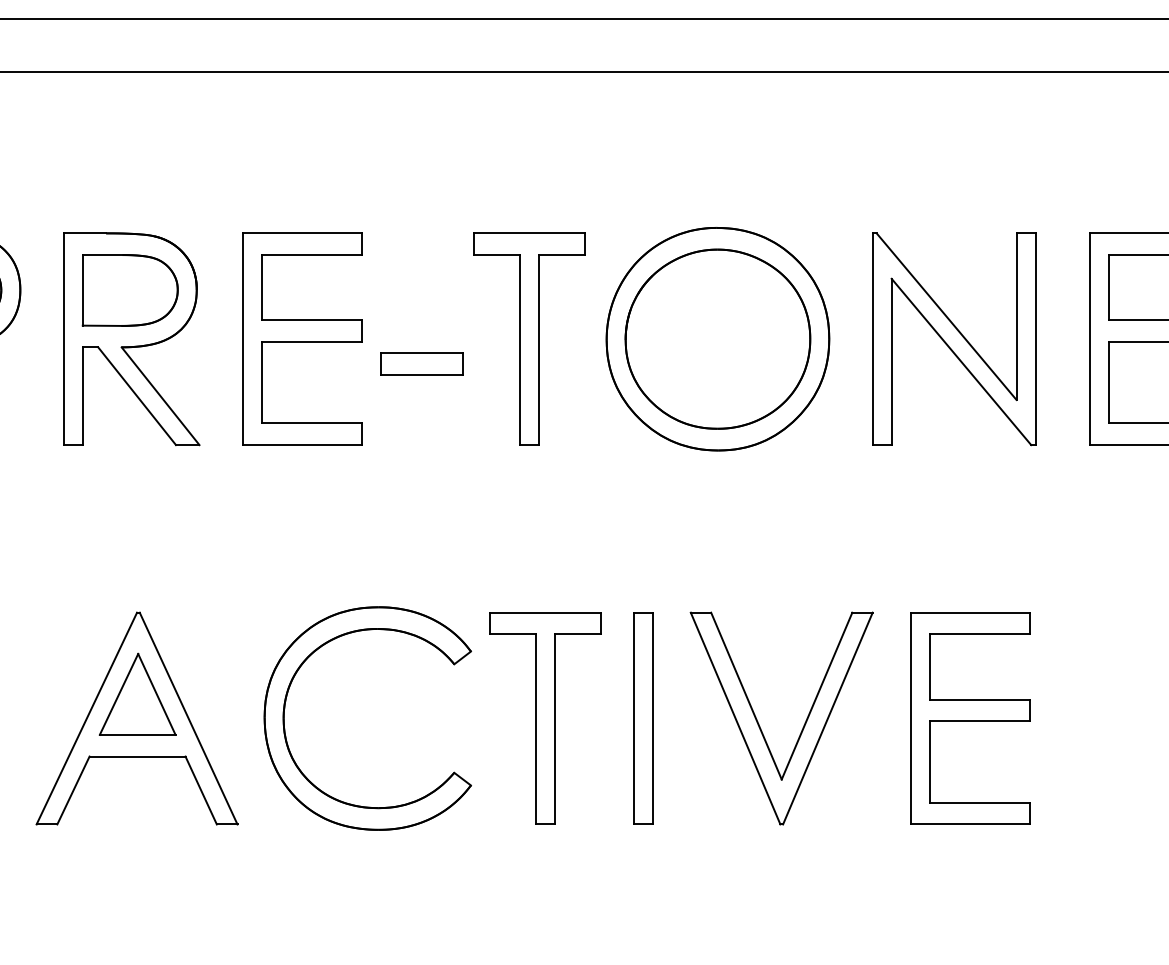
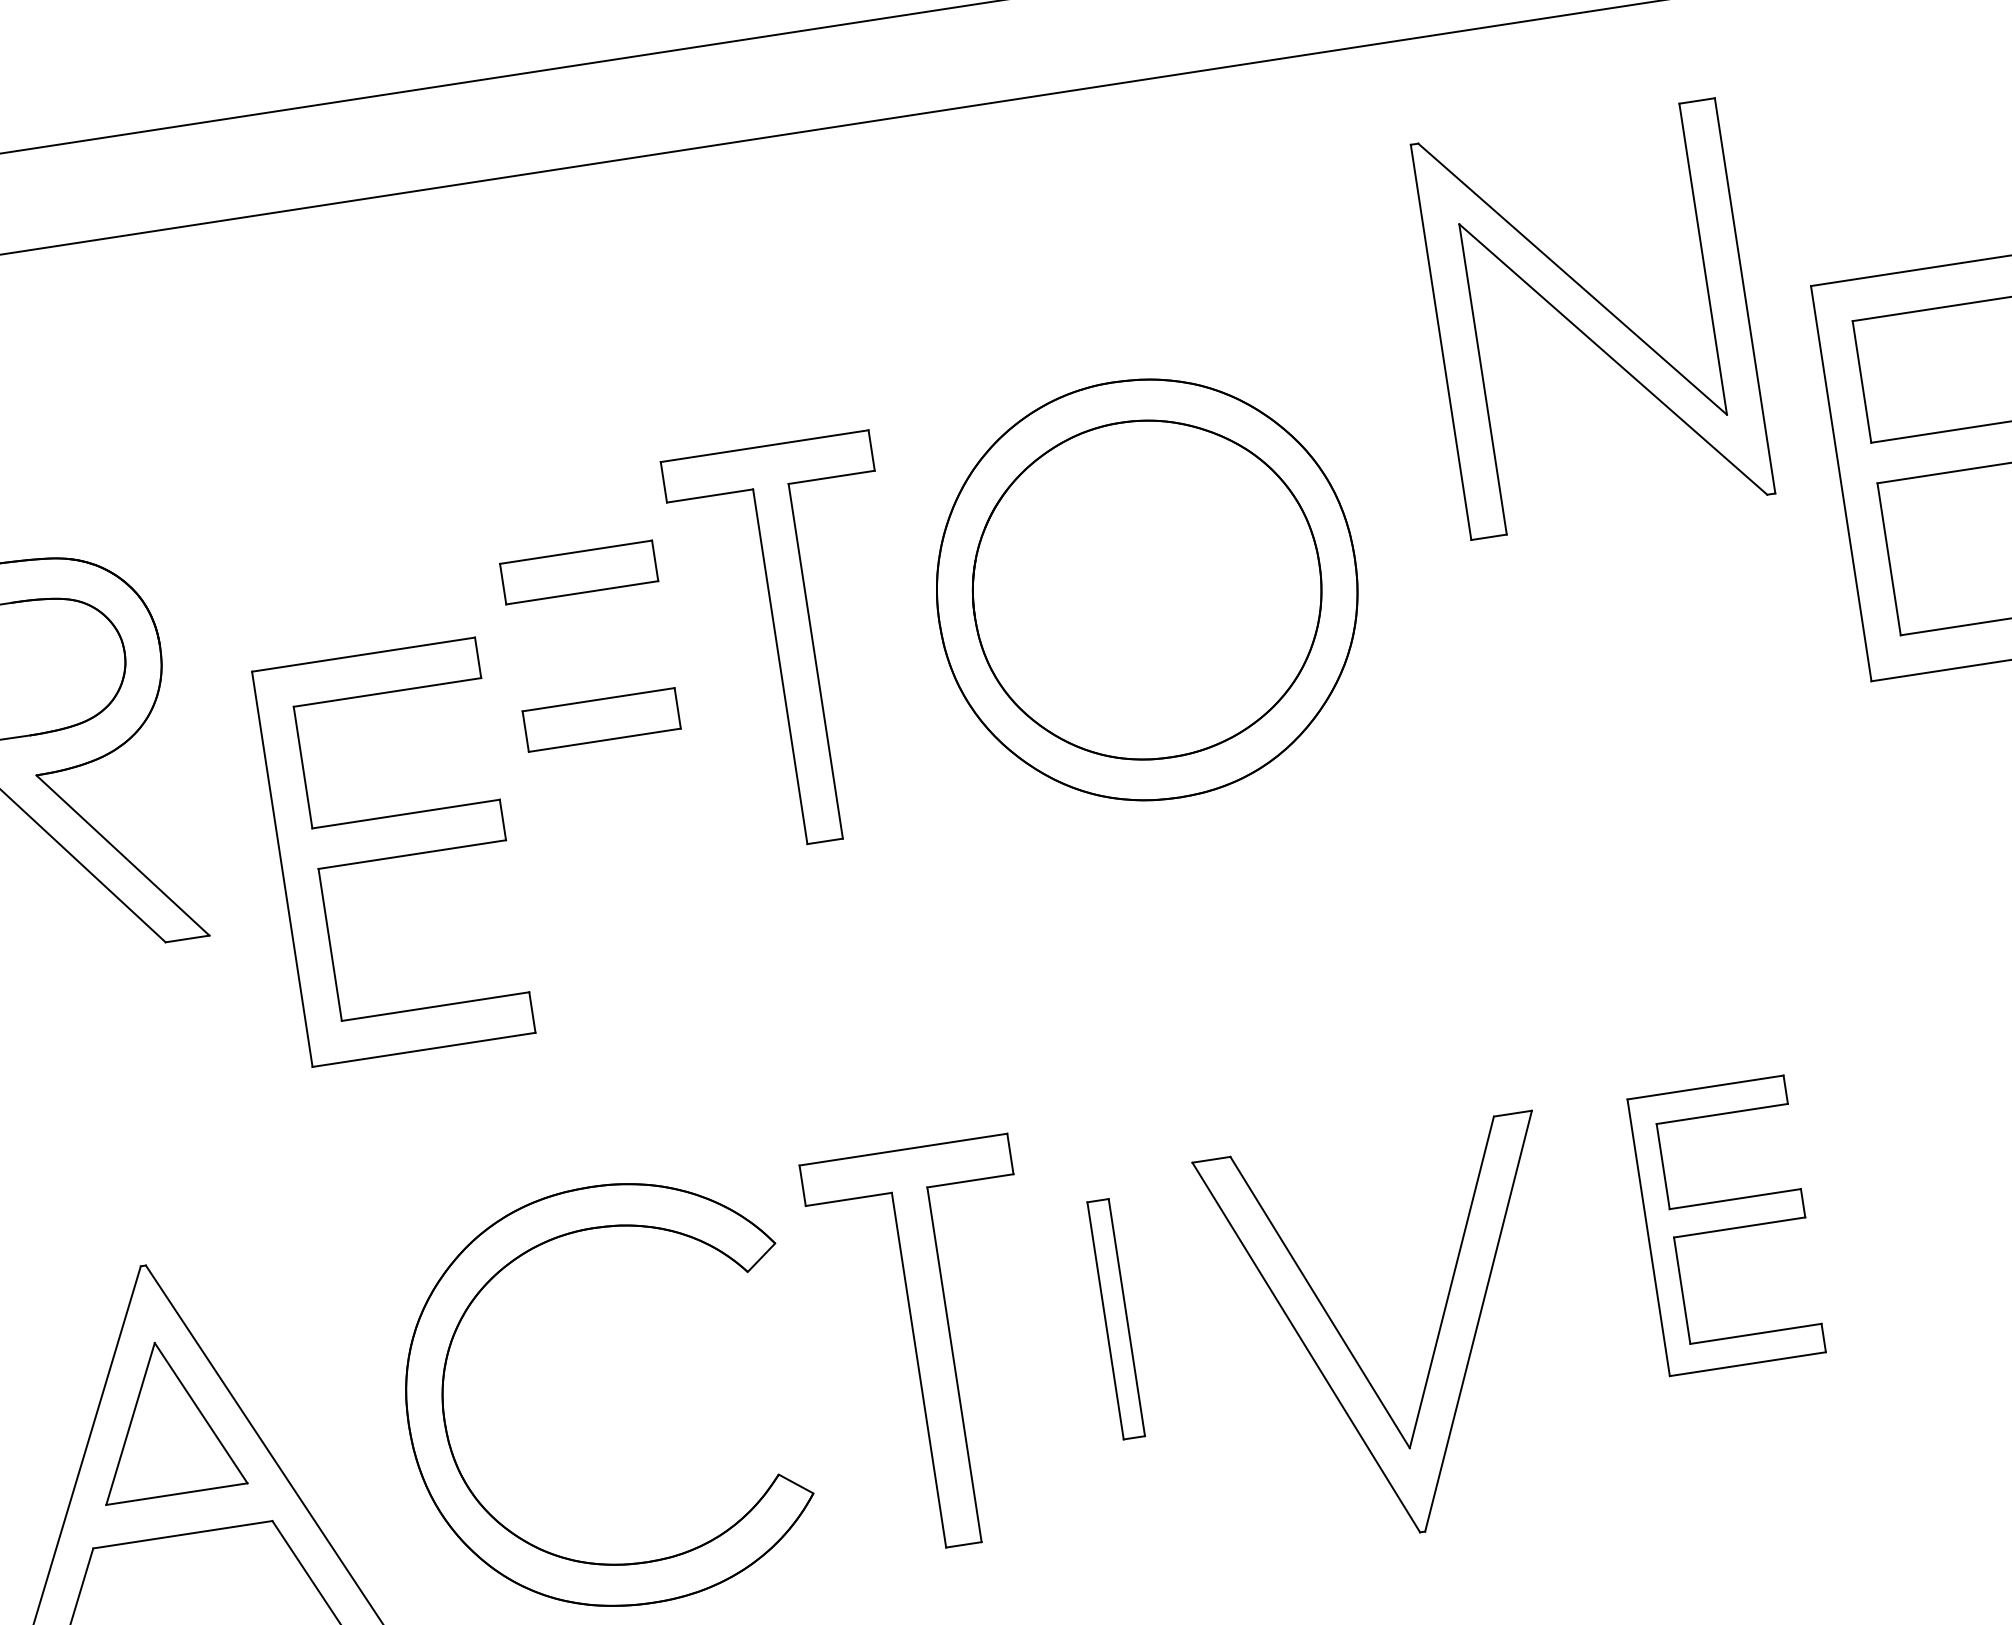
part: (421, 284) -> (578, 572), added
part: (302, 338) -> (393, 850), moved
part: (954, 339) -> (1593, 319), moved
part: (643, 718) -> (1116, 1319), size x0.6
part: (970, 718) -> (1726, 1225), size x0.7
part: (761, 728) -> (1357, 1358), moved

